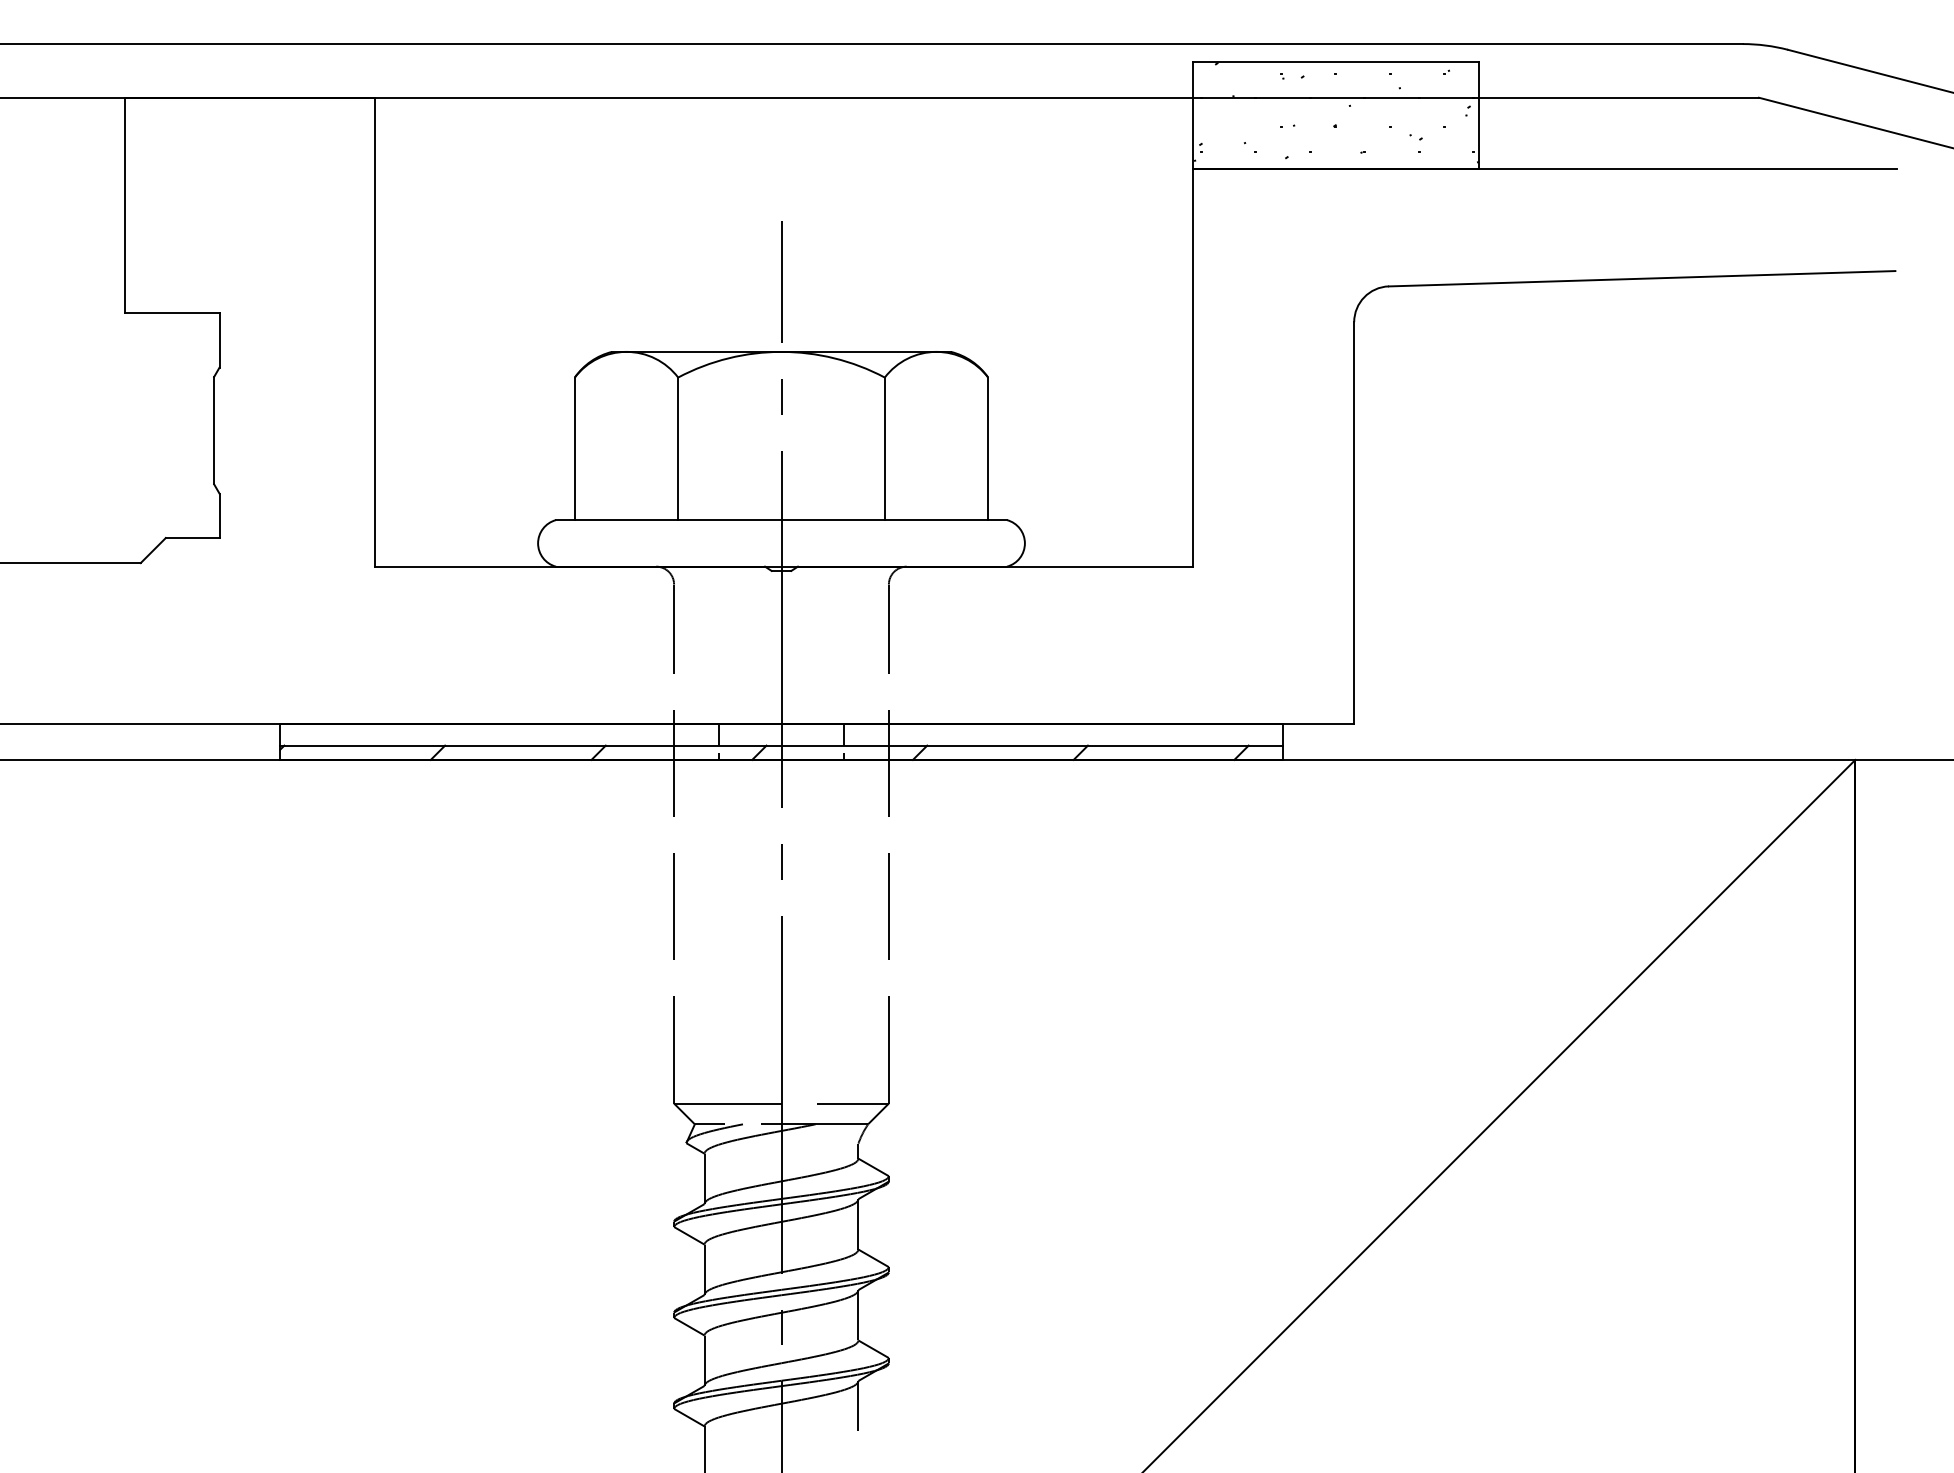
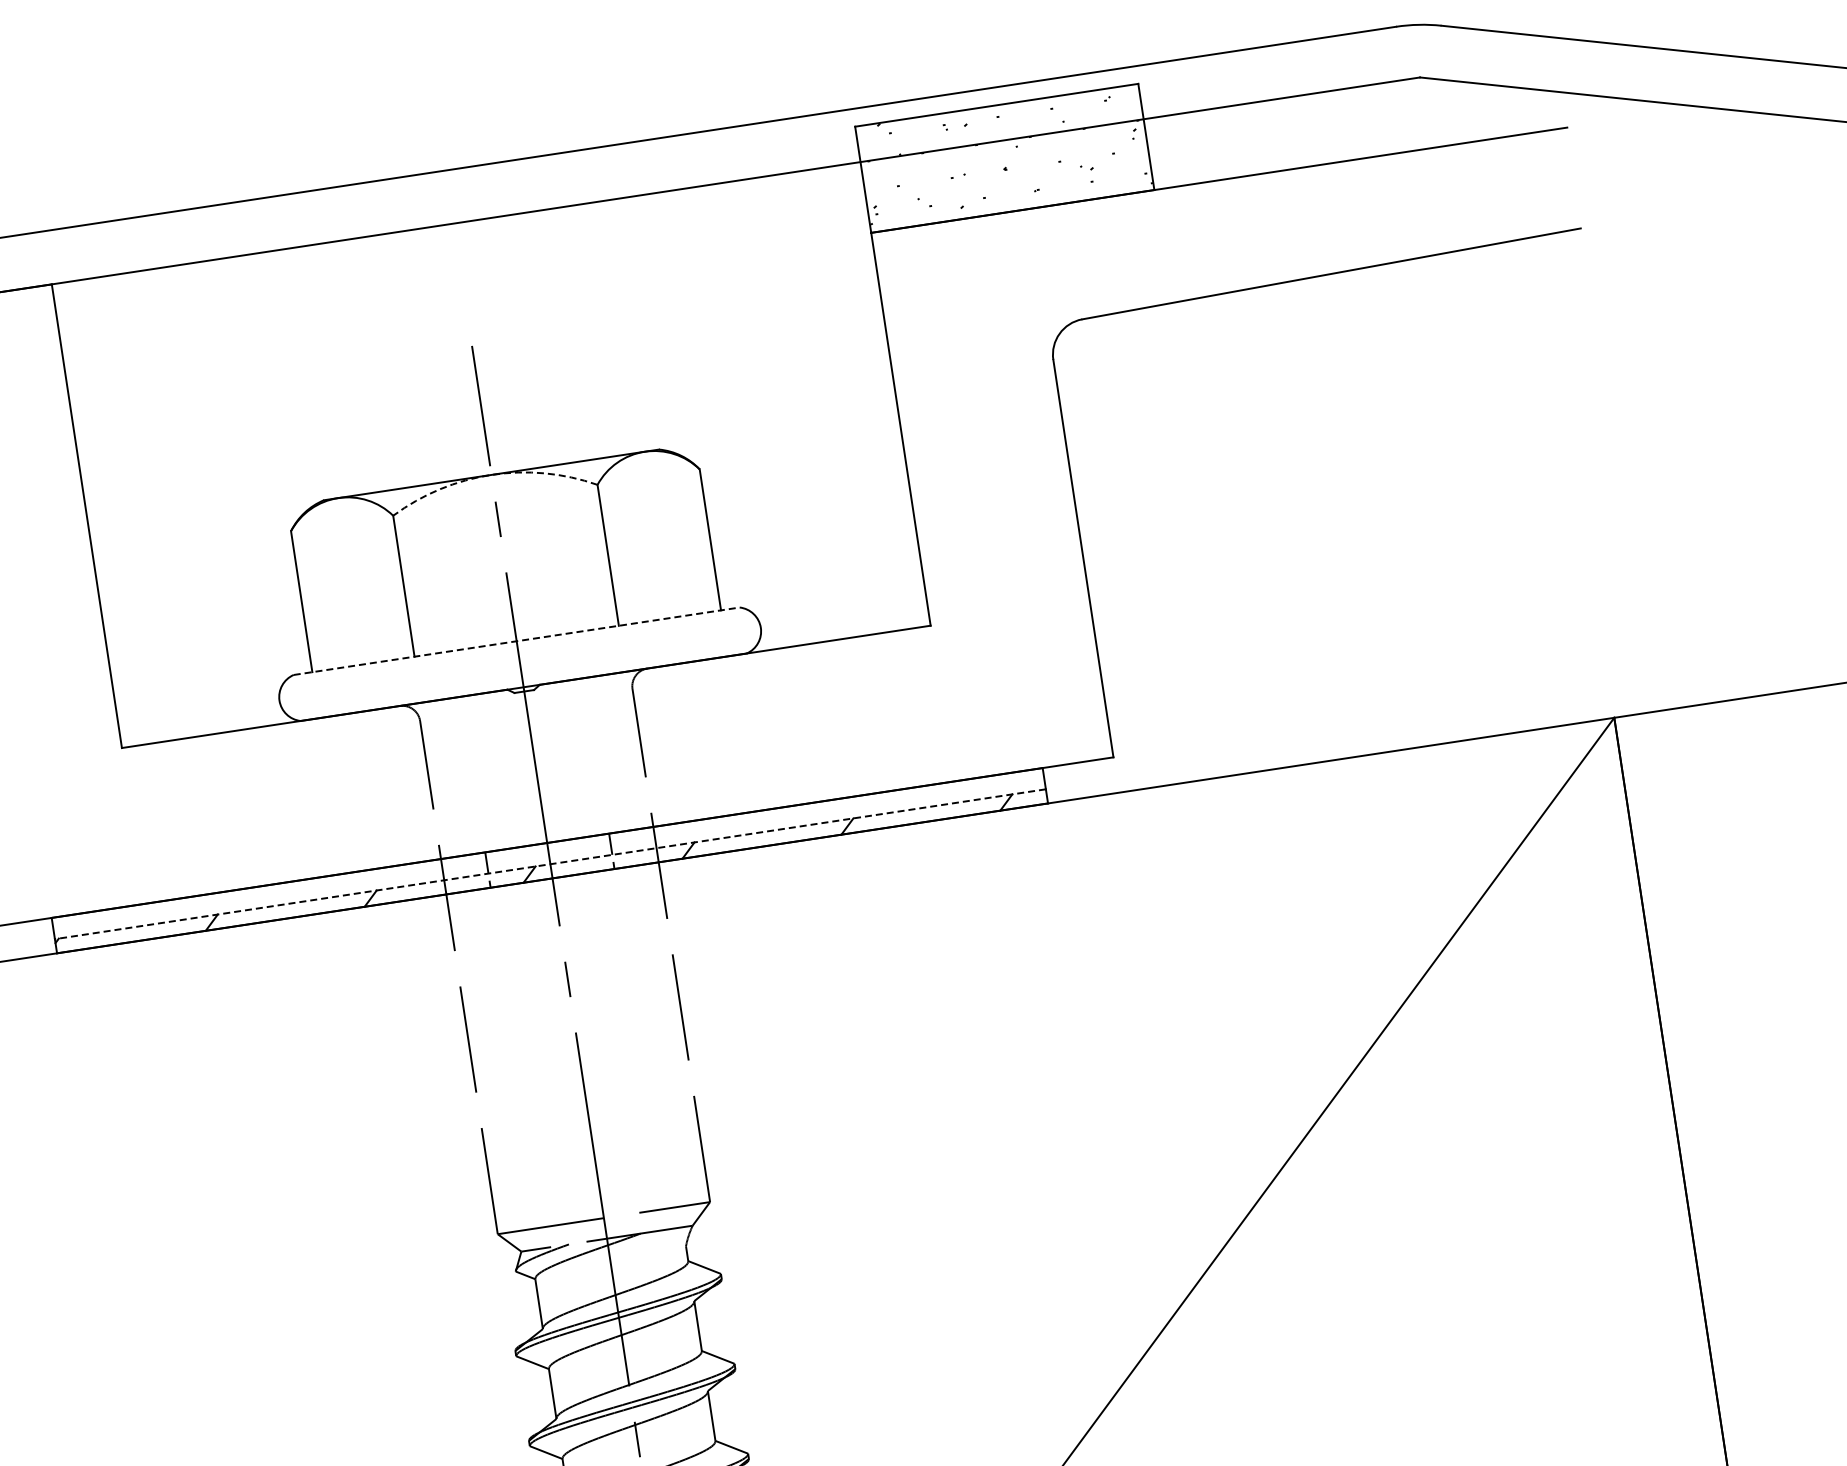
arc: (781, 351) -> (491, 474), solid -> dashed
line: (781, 520) -> (516, 641), solid -> dashed
line: (780, 745) -> (549, 864), solid -> dashed

